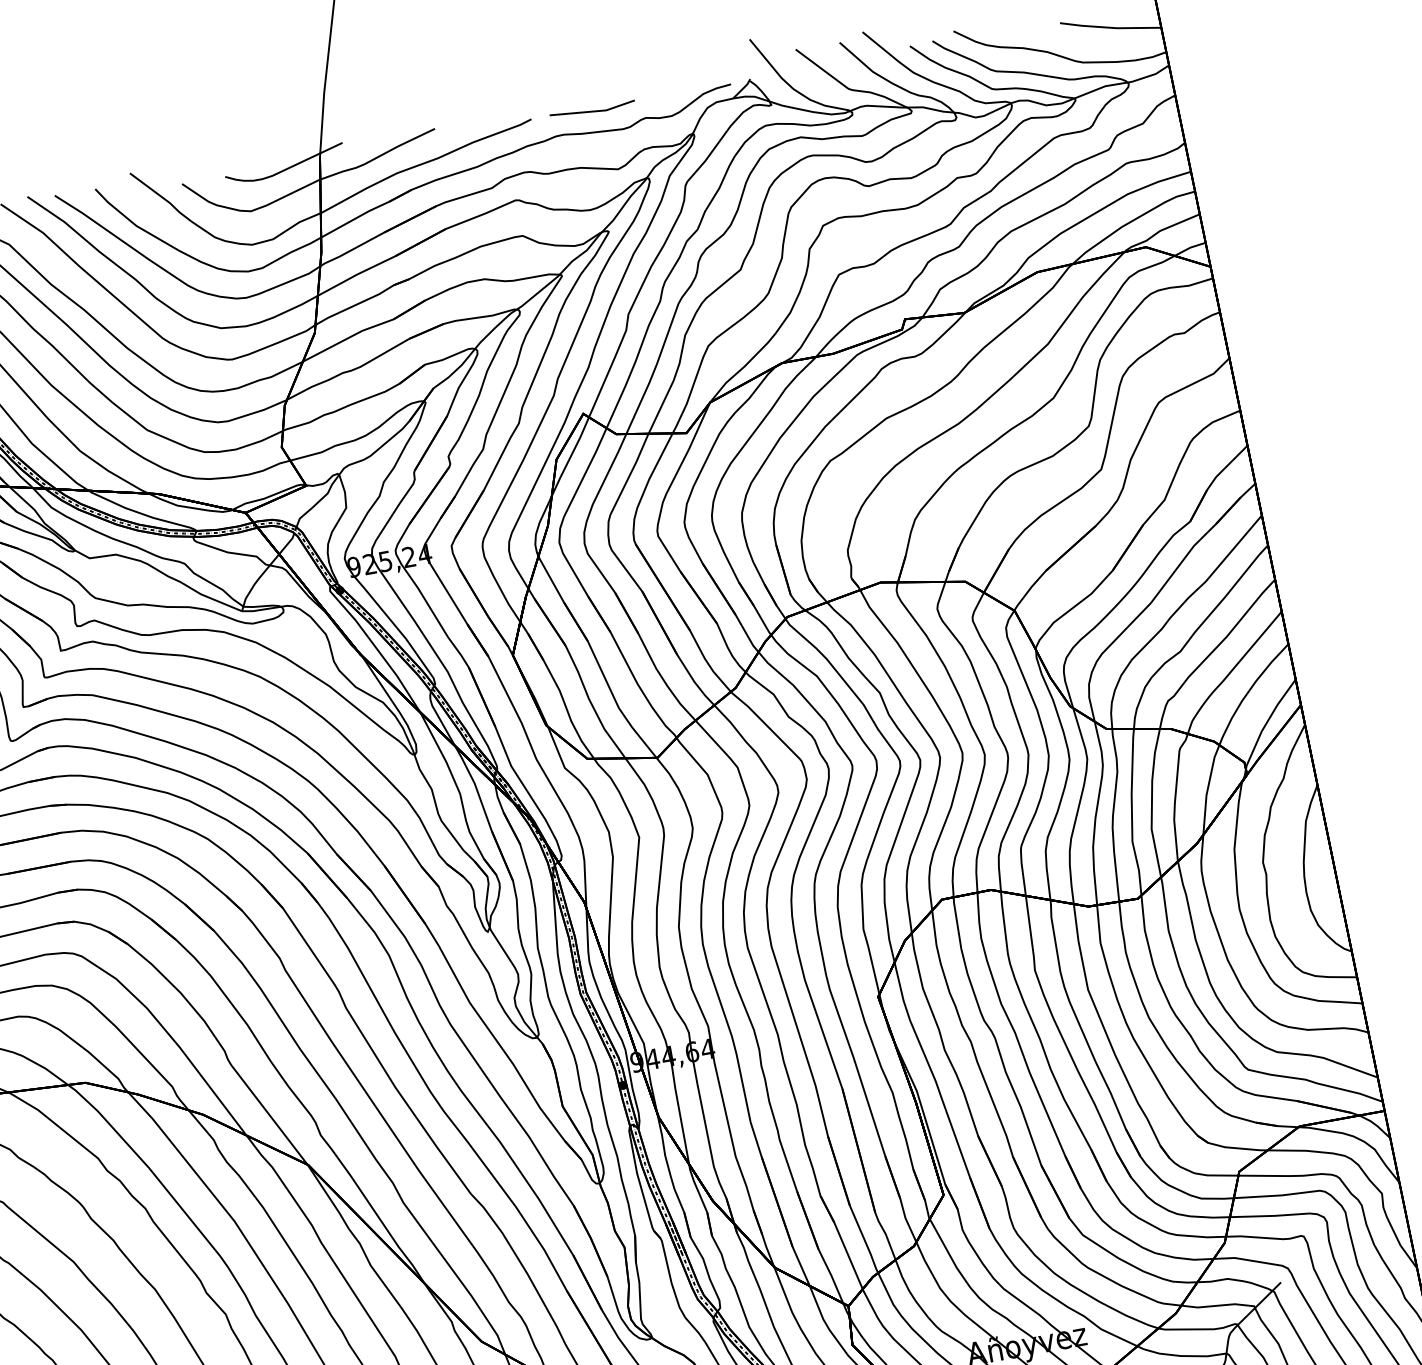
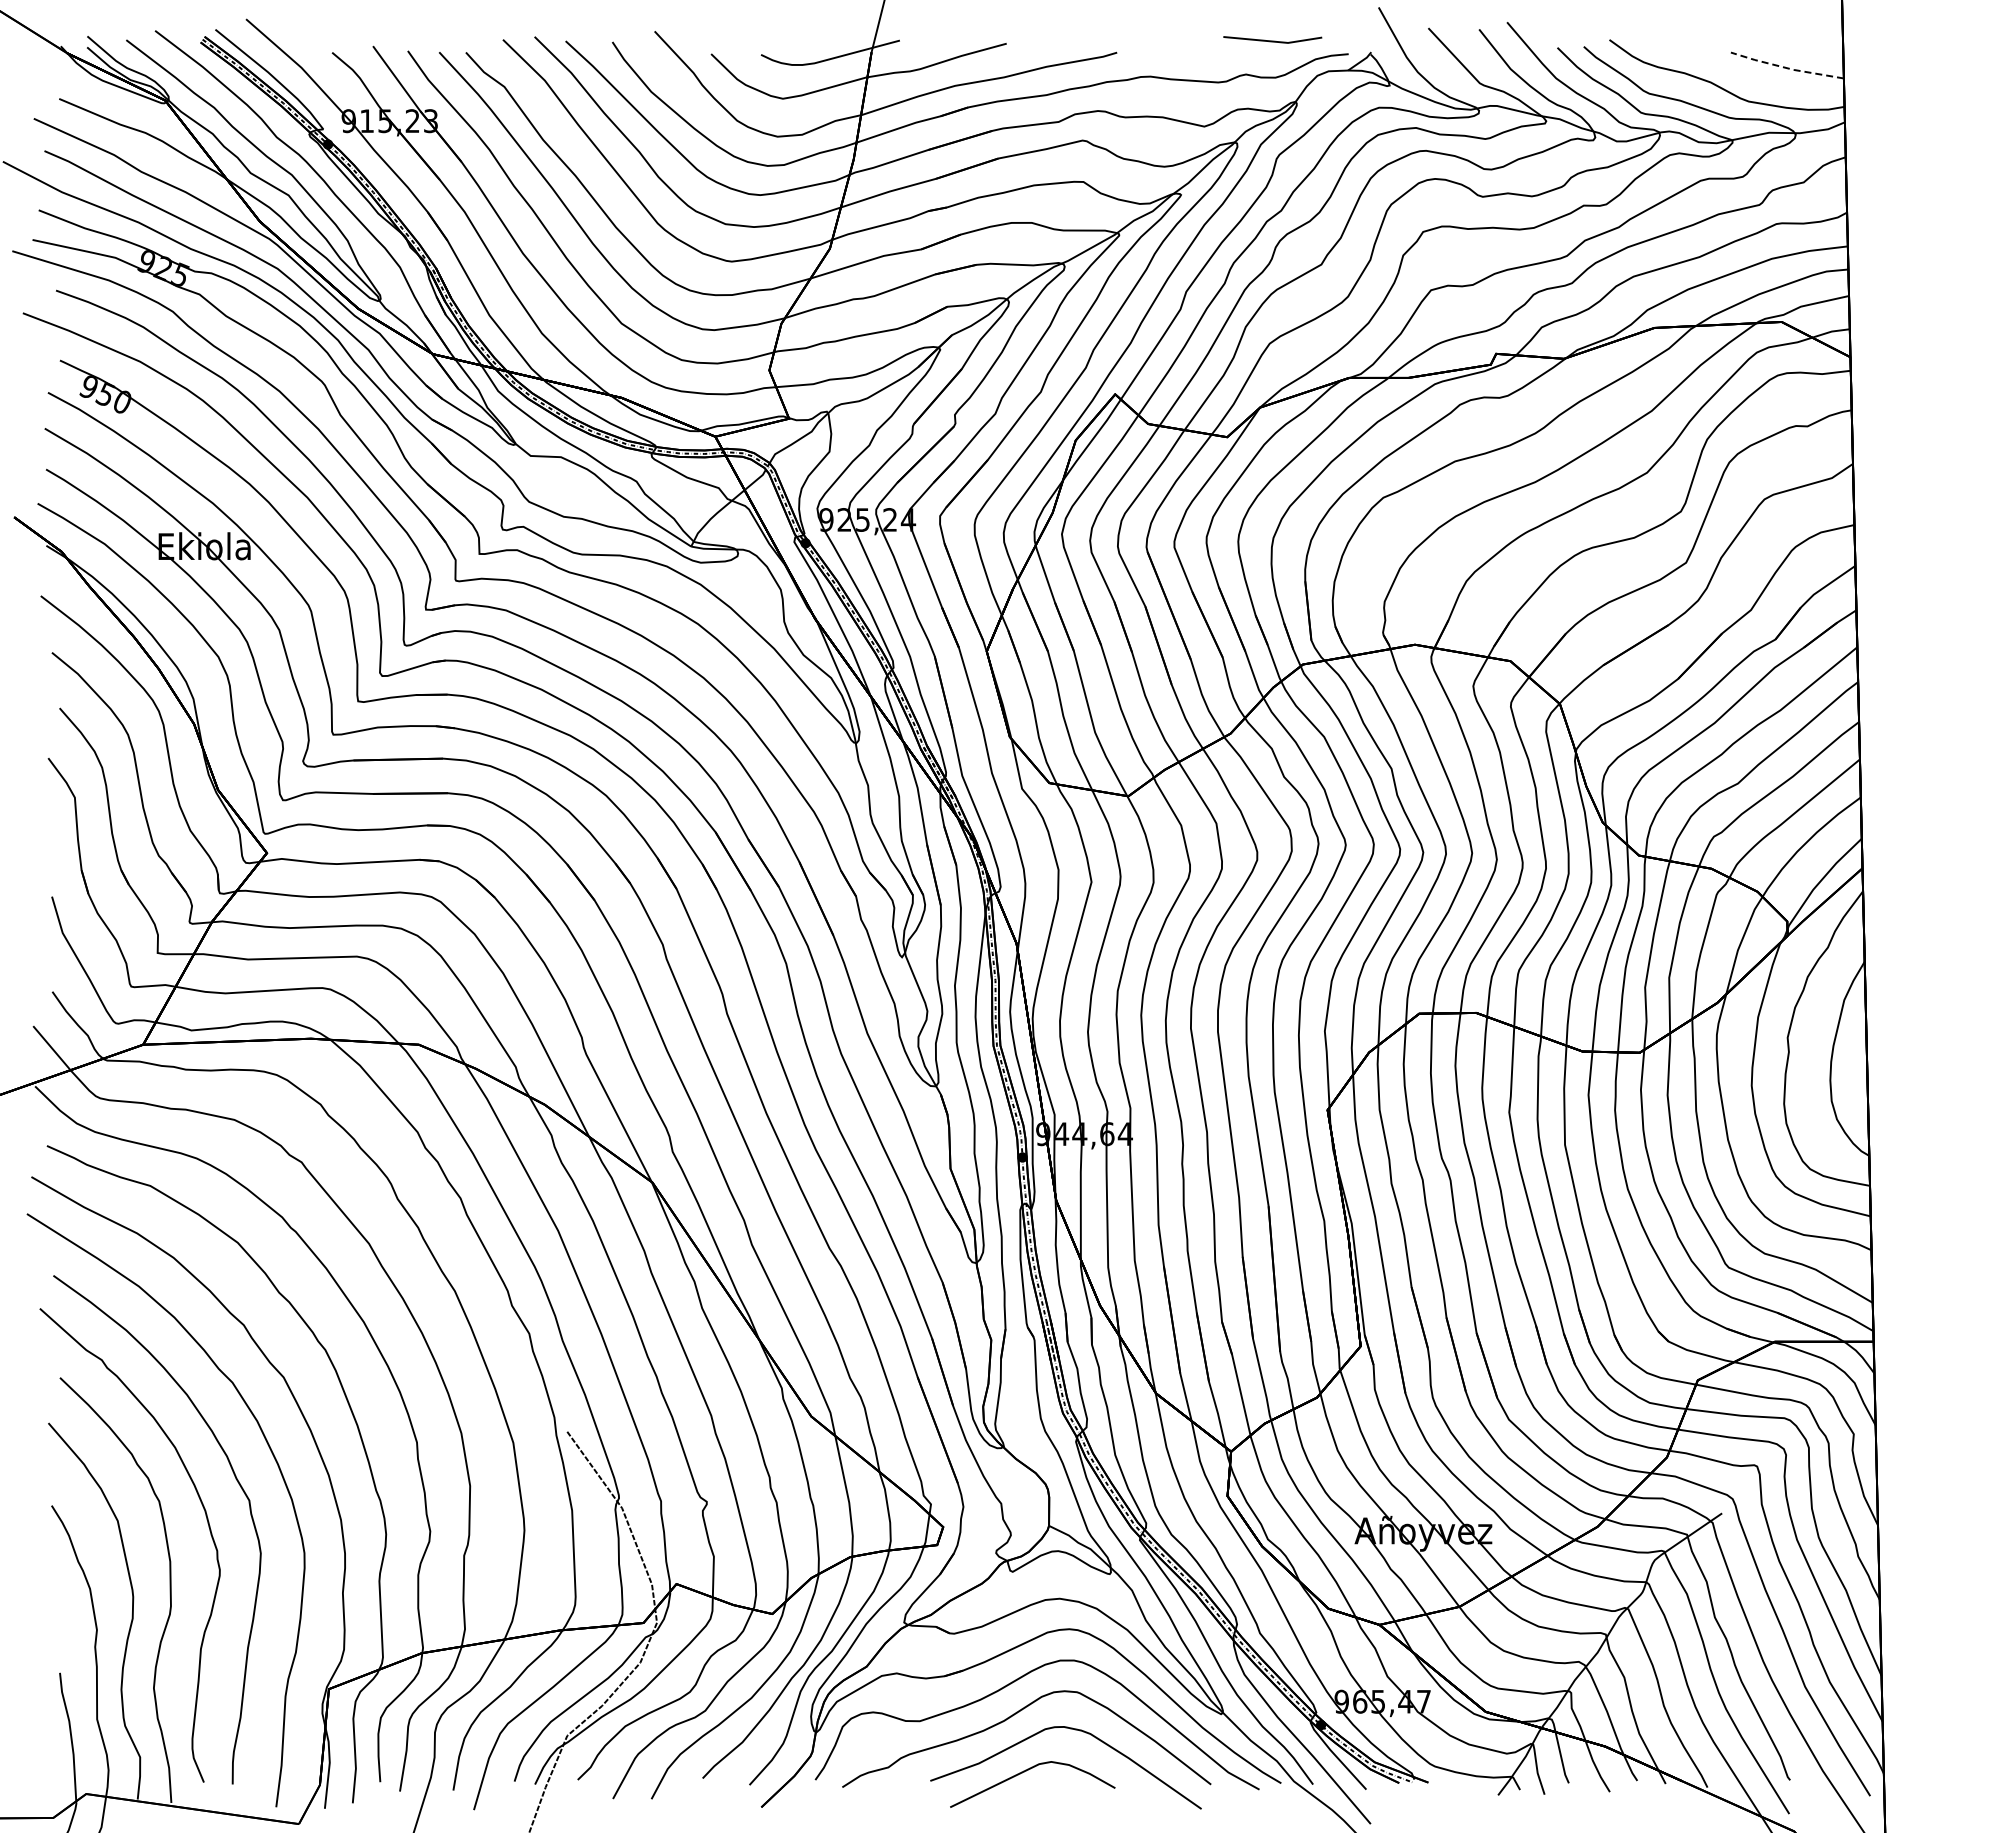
line: (1110, 28) -> (1786, 68), solid -> dashed
line: (592, 110) -> (1272, 40), moved

